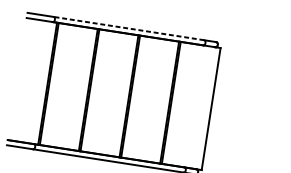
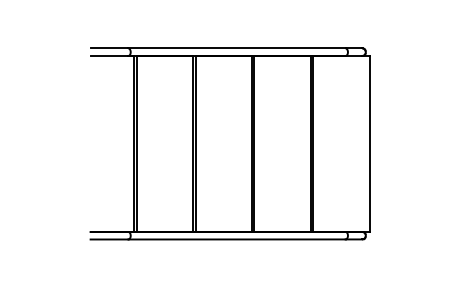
line: (129, 28) -> (237, 48), dashed -> solid

